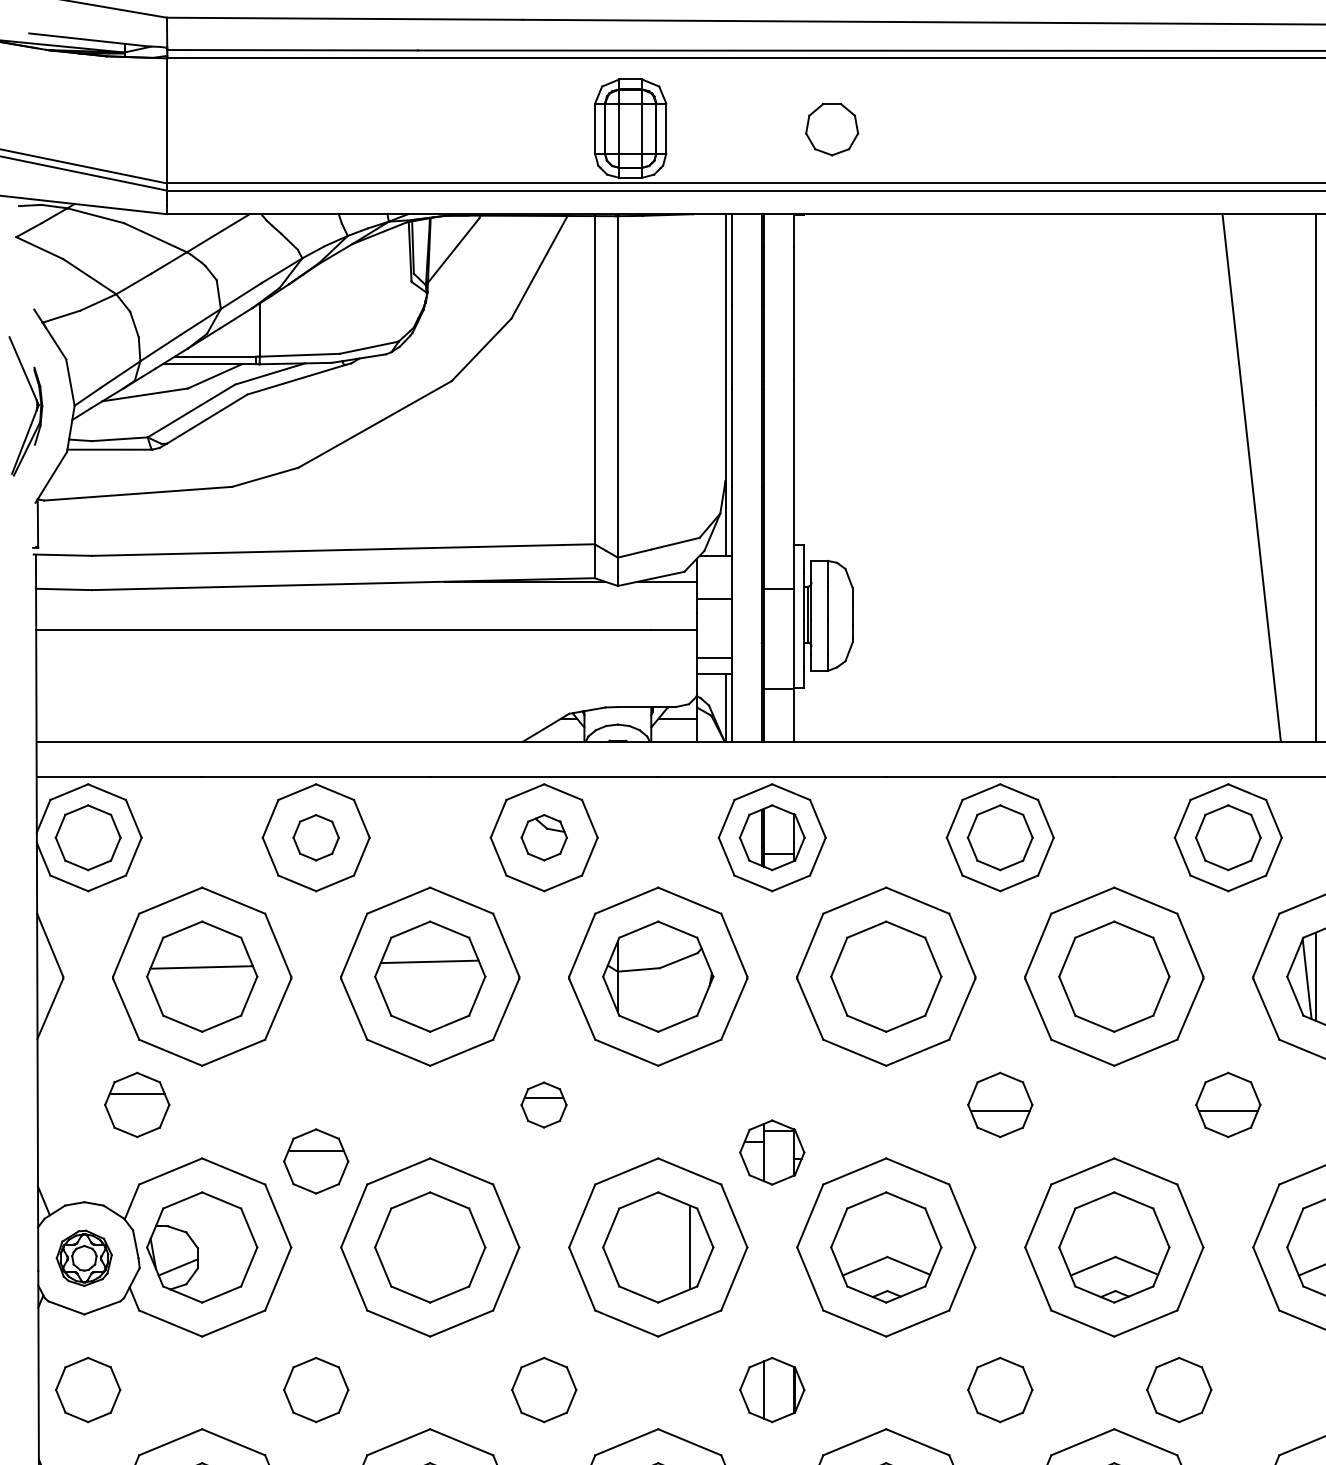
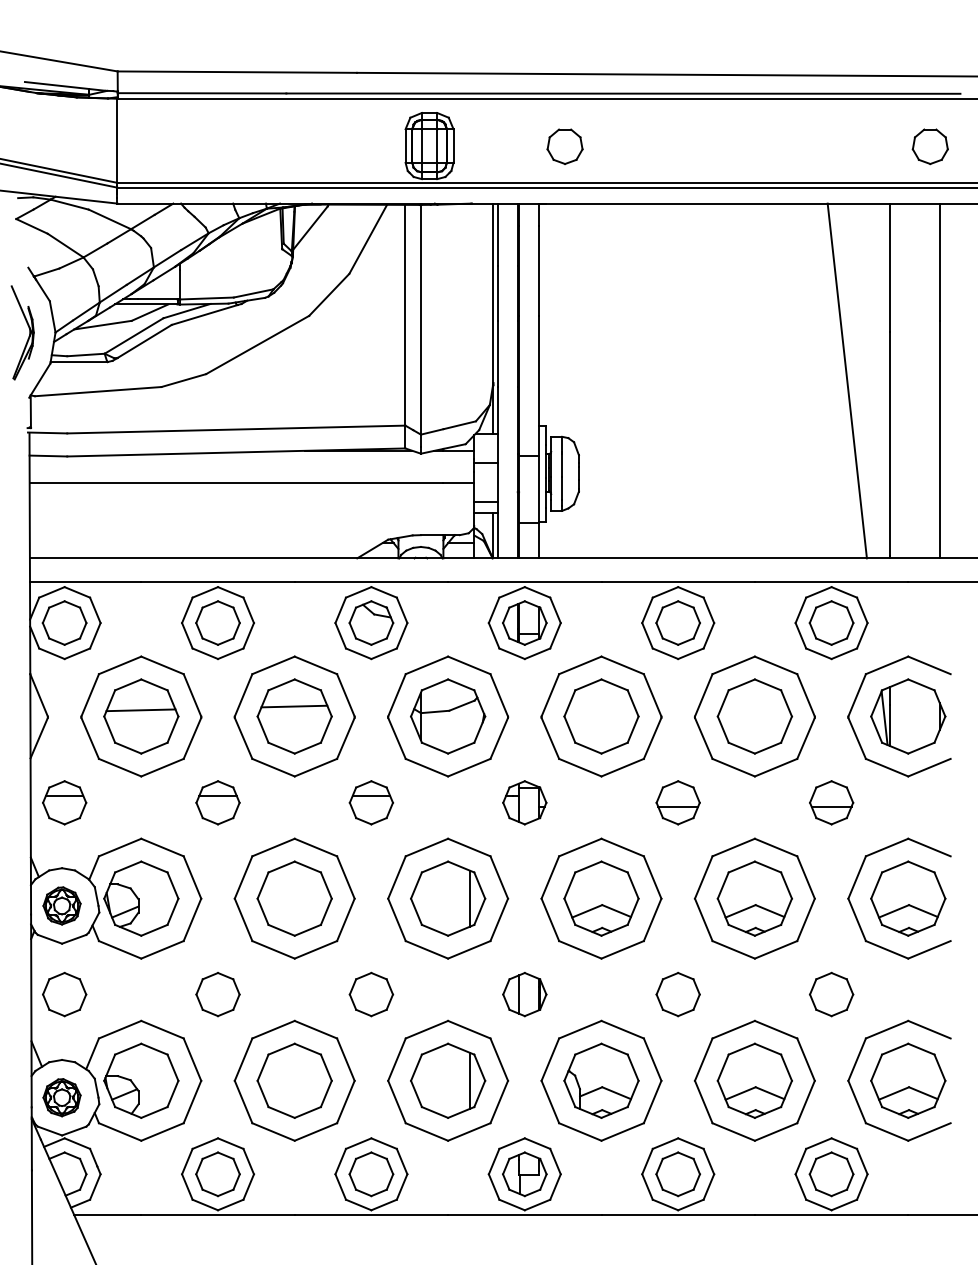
part: (315, 836) -> (217, 622), size x1.43
part: (544, 836) -> (371, 622), size x1.43
part: (137, 1104) -> (64, 802), moved
part: (542, 1104) -> (370, 802), size x1.43
part: (771, 1152) -> (524, 802), moved
part: (315, 1160) -> (217, 802), moved
part: (1179, 1389) -> (831, 994), moved

